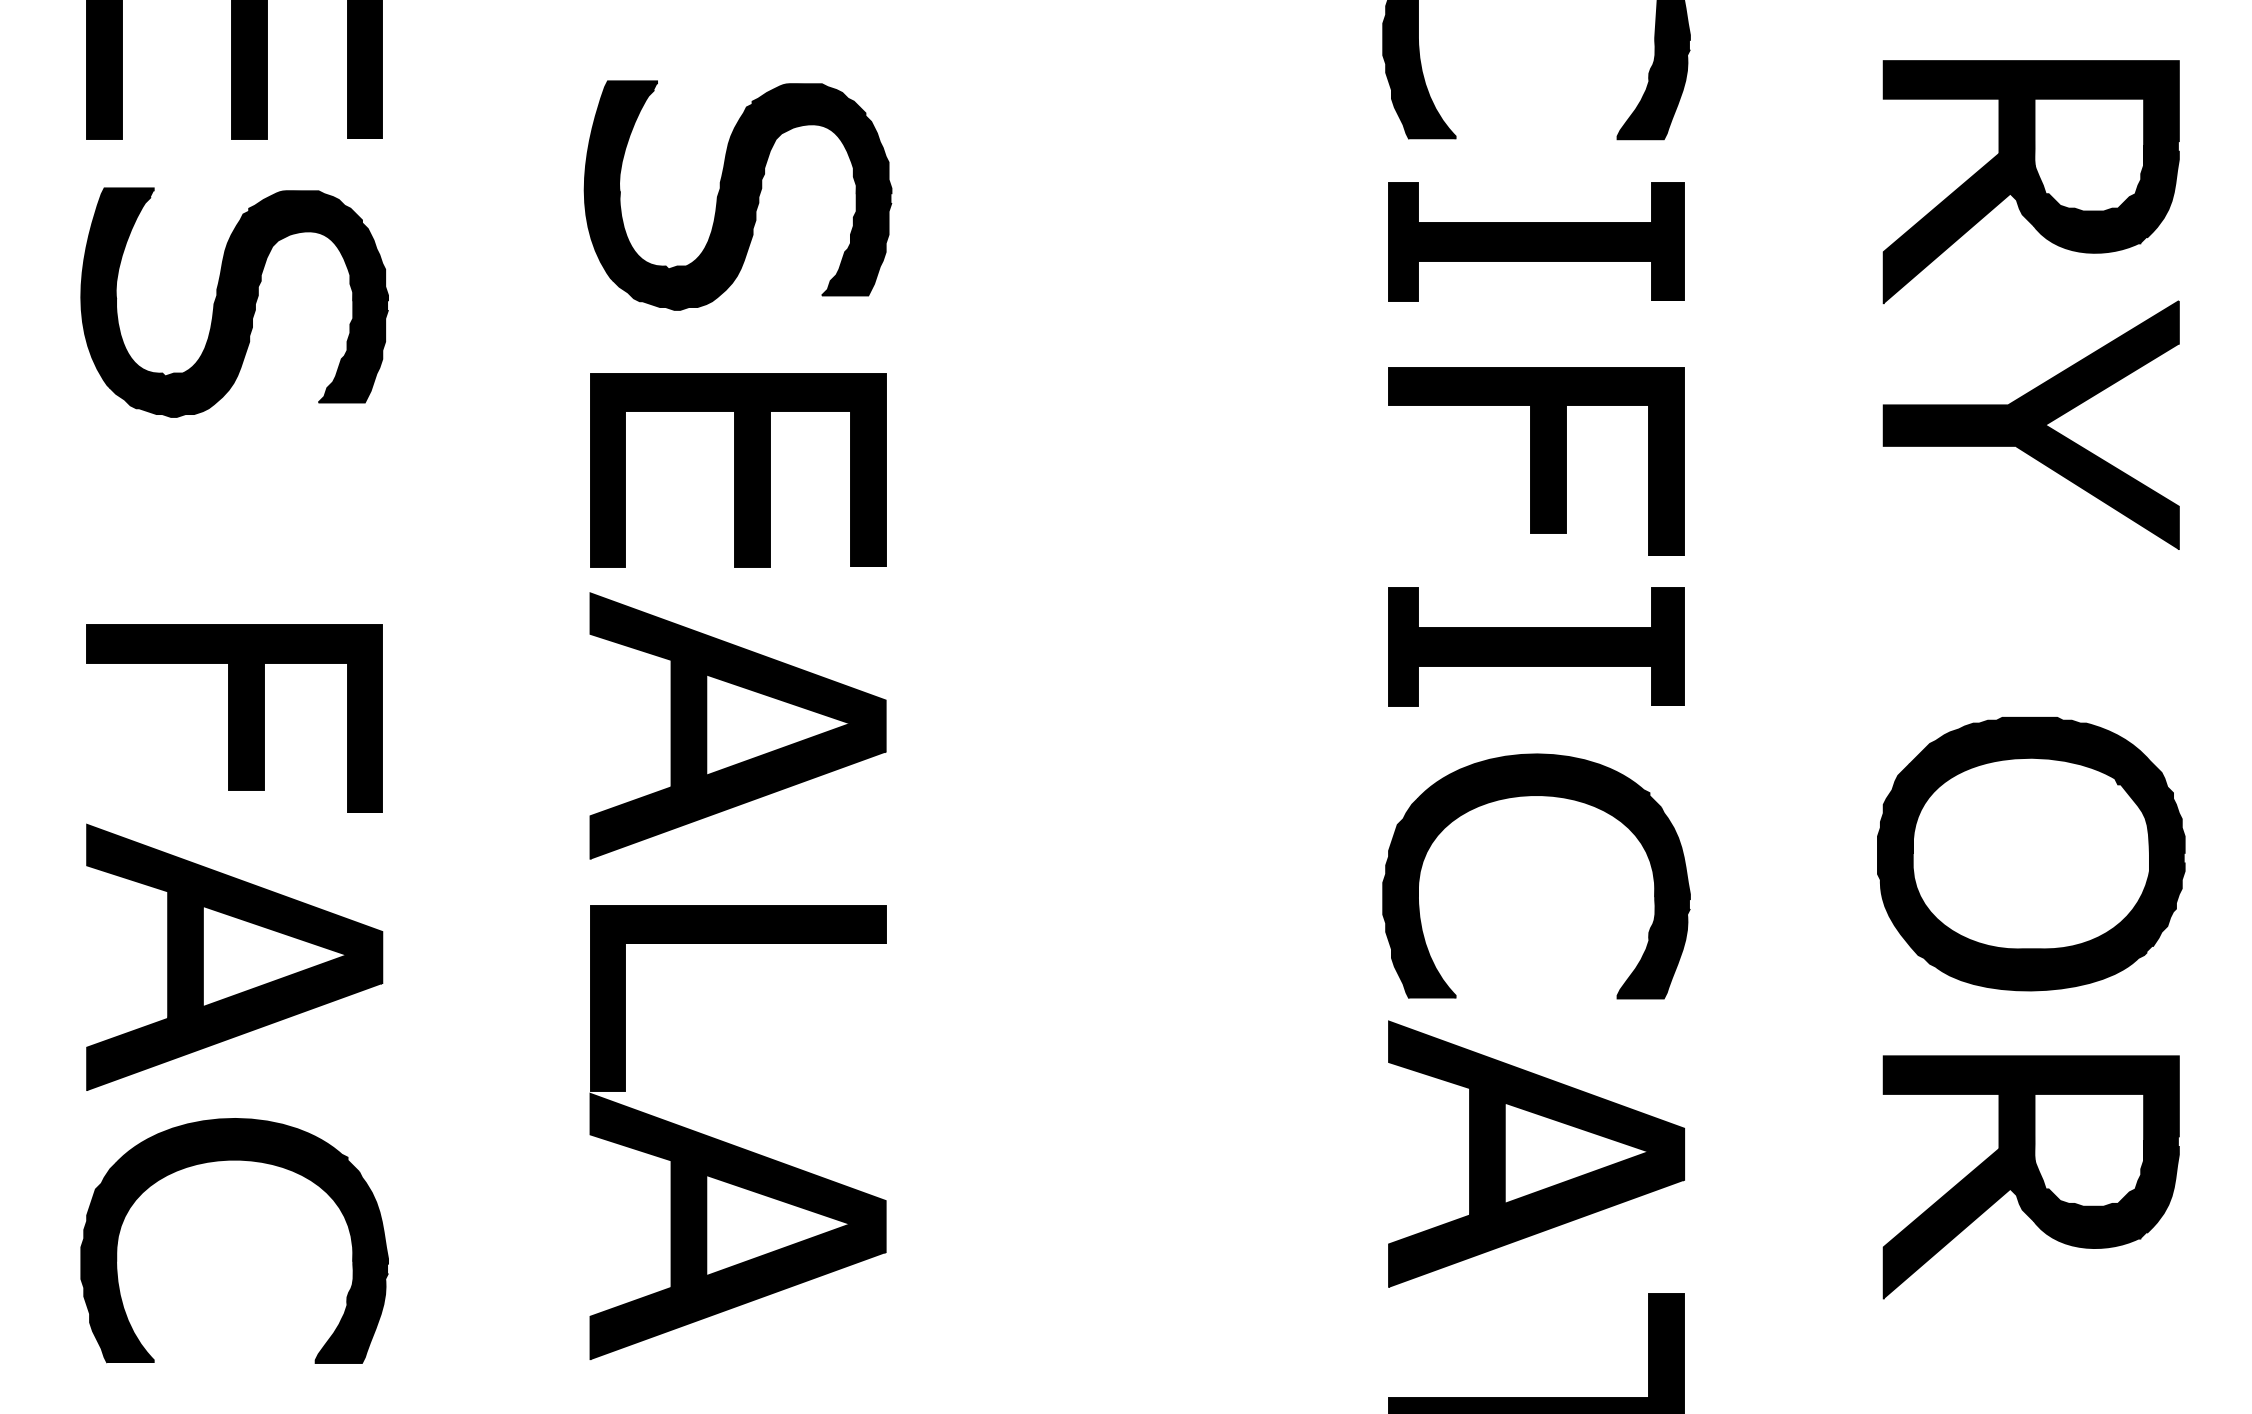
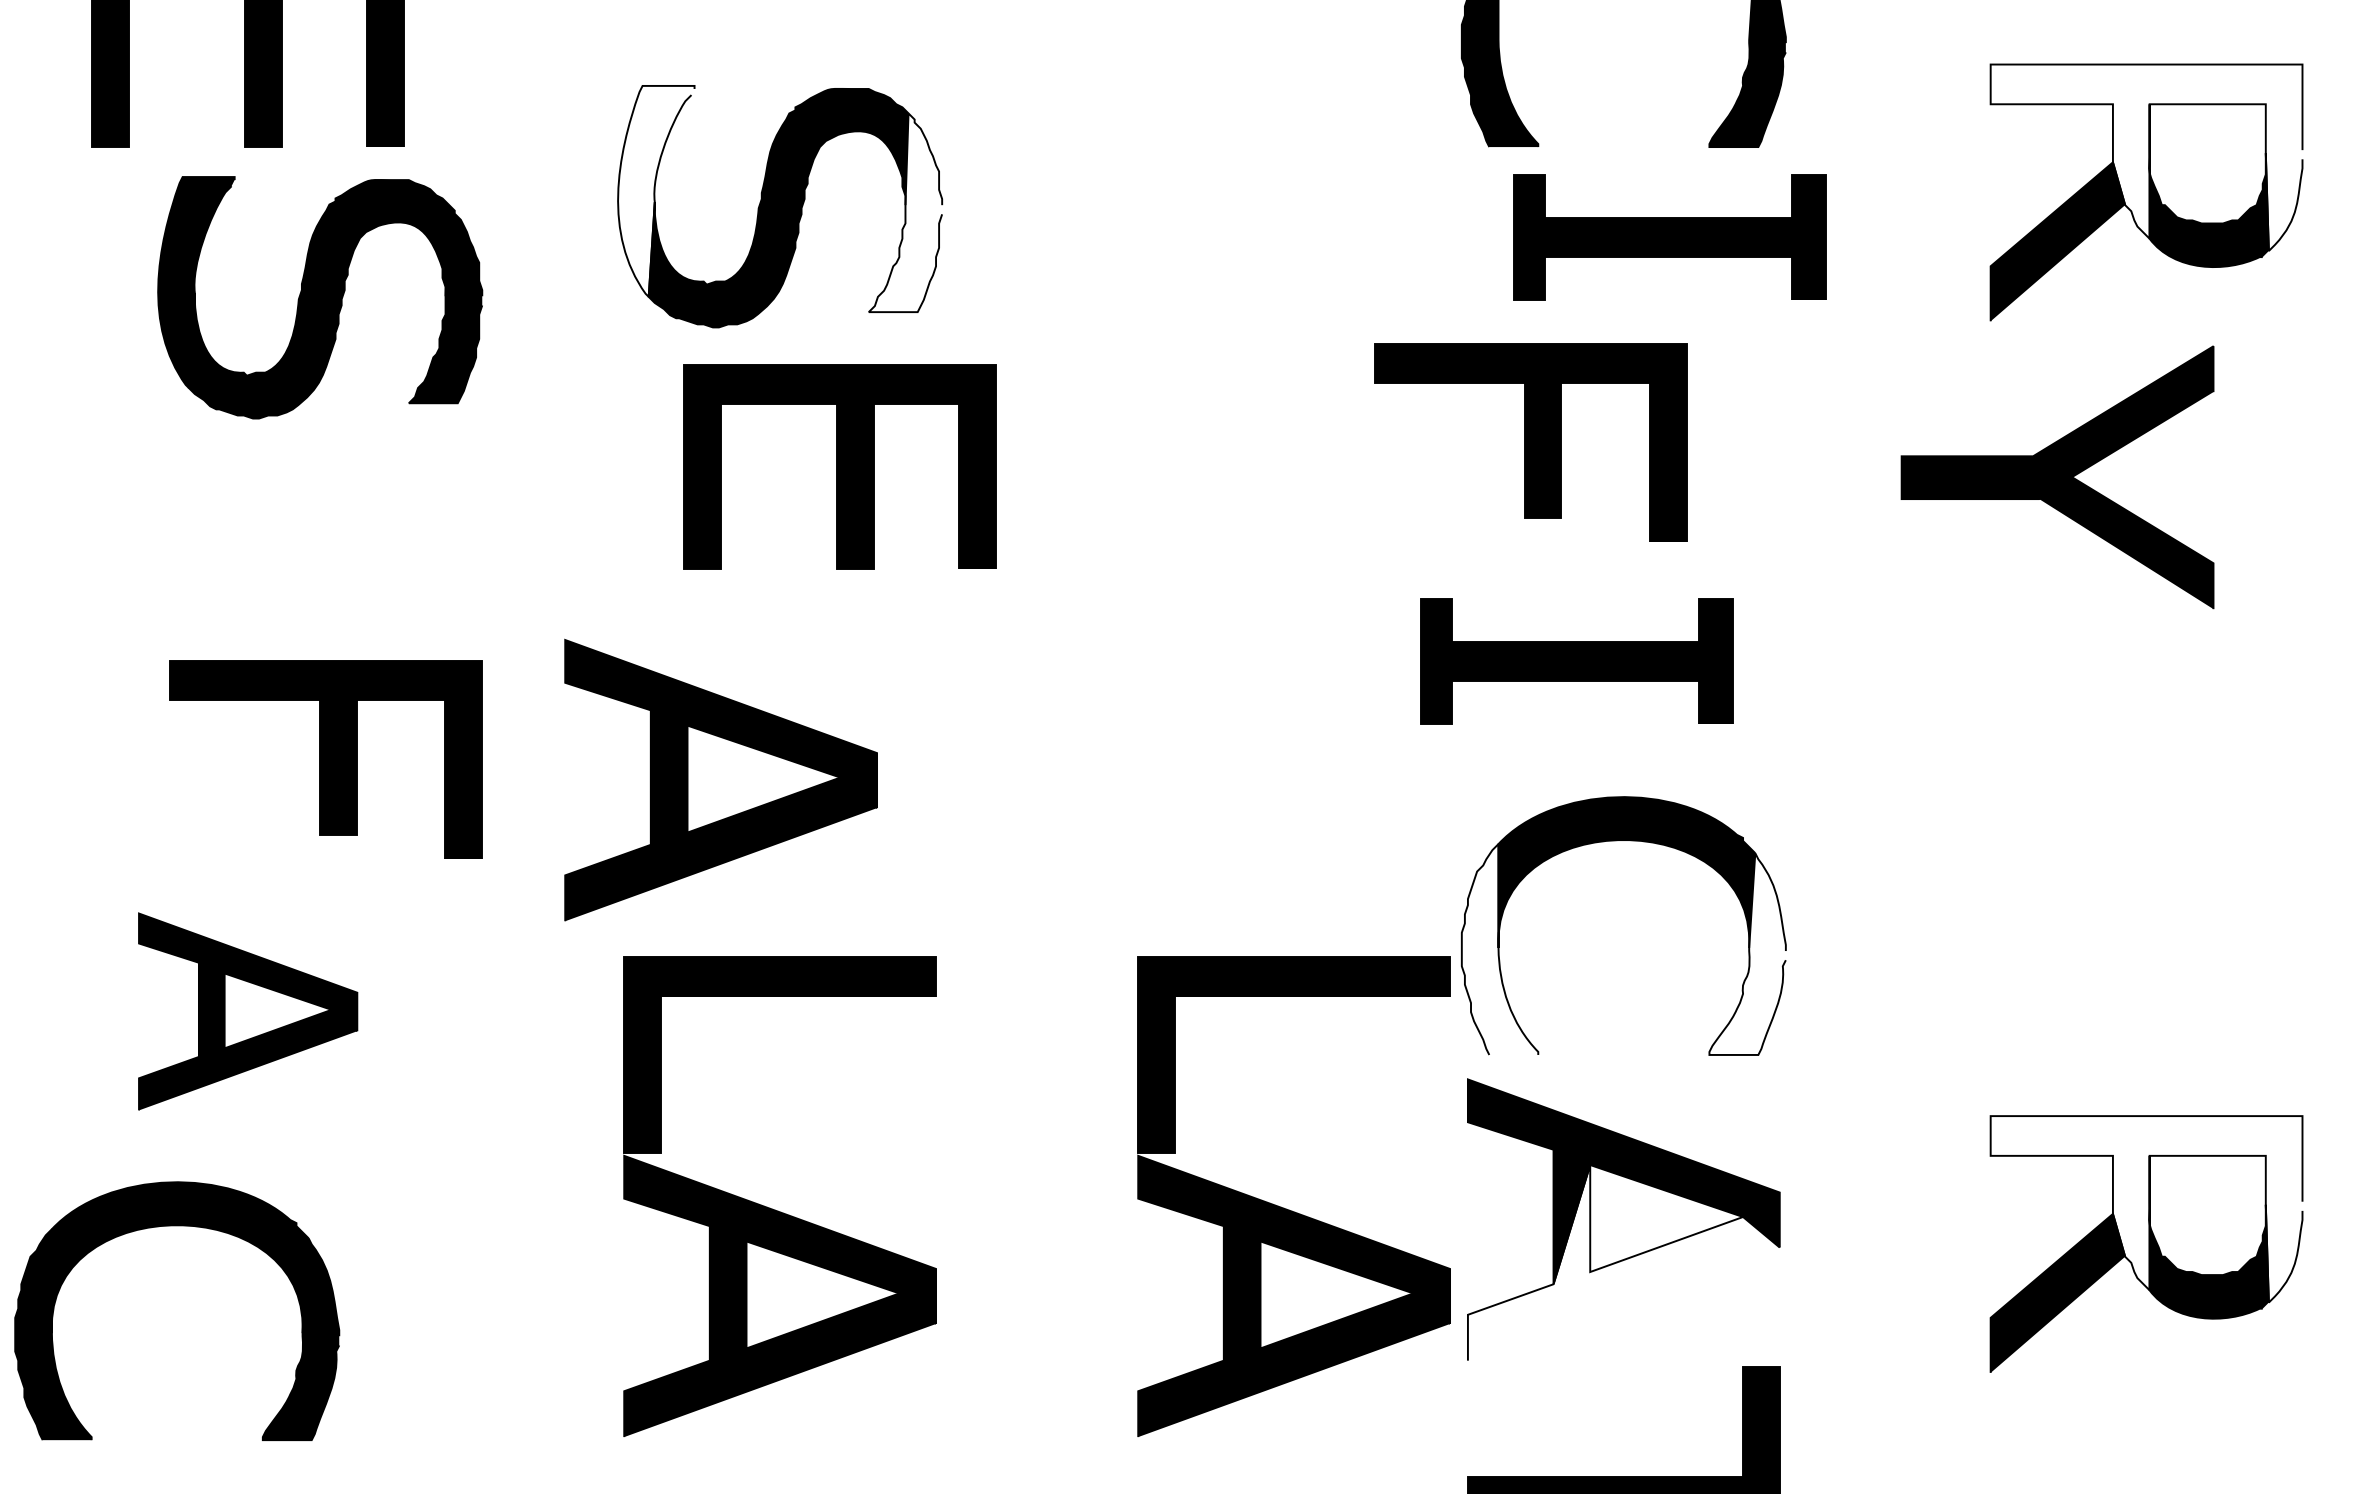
fill: (2031, 149) -> (2146, 157), removed
fill: (621, 180) -> (656, 190), removed
fill: (856, 201) -> (905, 212), removed
part: (1536, 241) -> (1669, 237), moved
part: (234, 302) -> (320, 297), moved
part: (2031, 425) -> (2057, 477), moved
part: (1536, 461) -> (1530, 442), moved
part: (737, 469) -> (839, 466), moved
part: (1536, 646) -> (1576, 661), moved
part: (234, 718) -> (325, 759), moved
part: (737, 725) -> (720, 779), moved
part: (2031, 854) -> (2146, 902), removed
fill: (1418, 898) -> (1499, 949), removed
fill: (1653, 902) -> (1747, 953), removed
part: (234, 957) -> (247, 1011), size x0.7
part: (1220, 1144) -> (1289, 1209), added
fill: (2031, 1144) -> (2146, 1209), removed
part: (234, 1160) -> (177, 1226), moved
fill: (1536, 1194) -> (1623, 1262), removed

